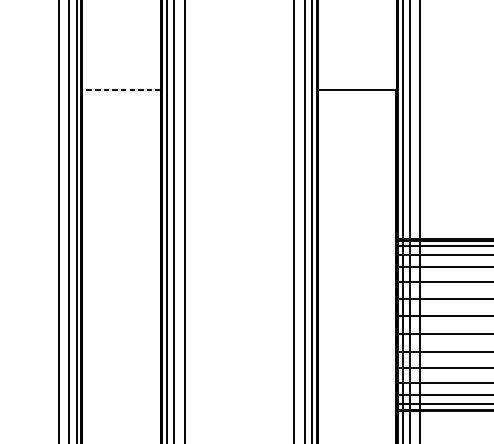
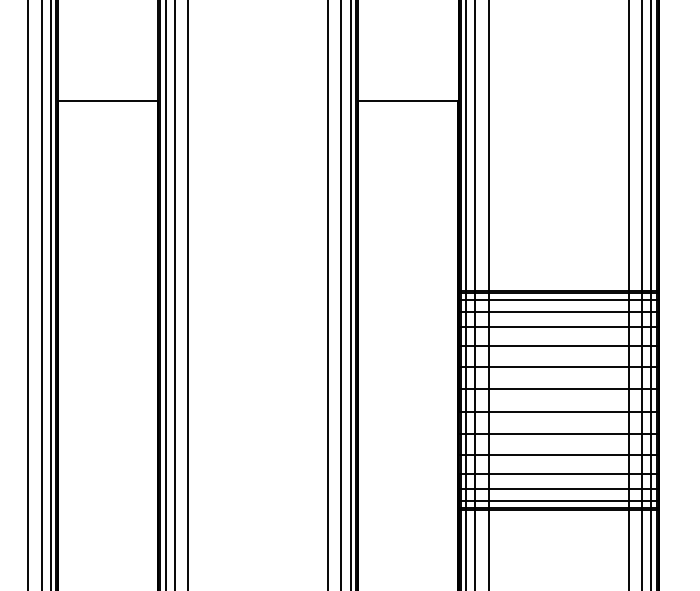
line: (121, 90) -> (108, 101), dashed -> solid

